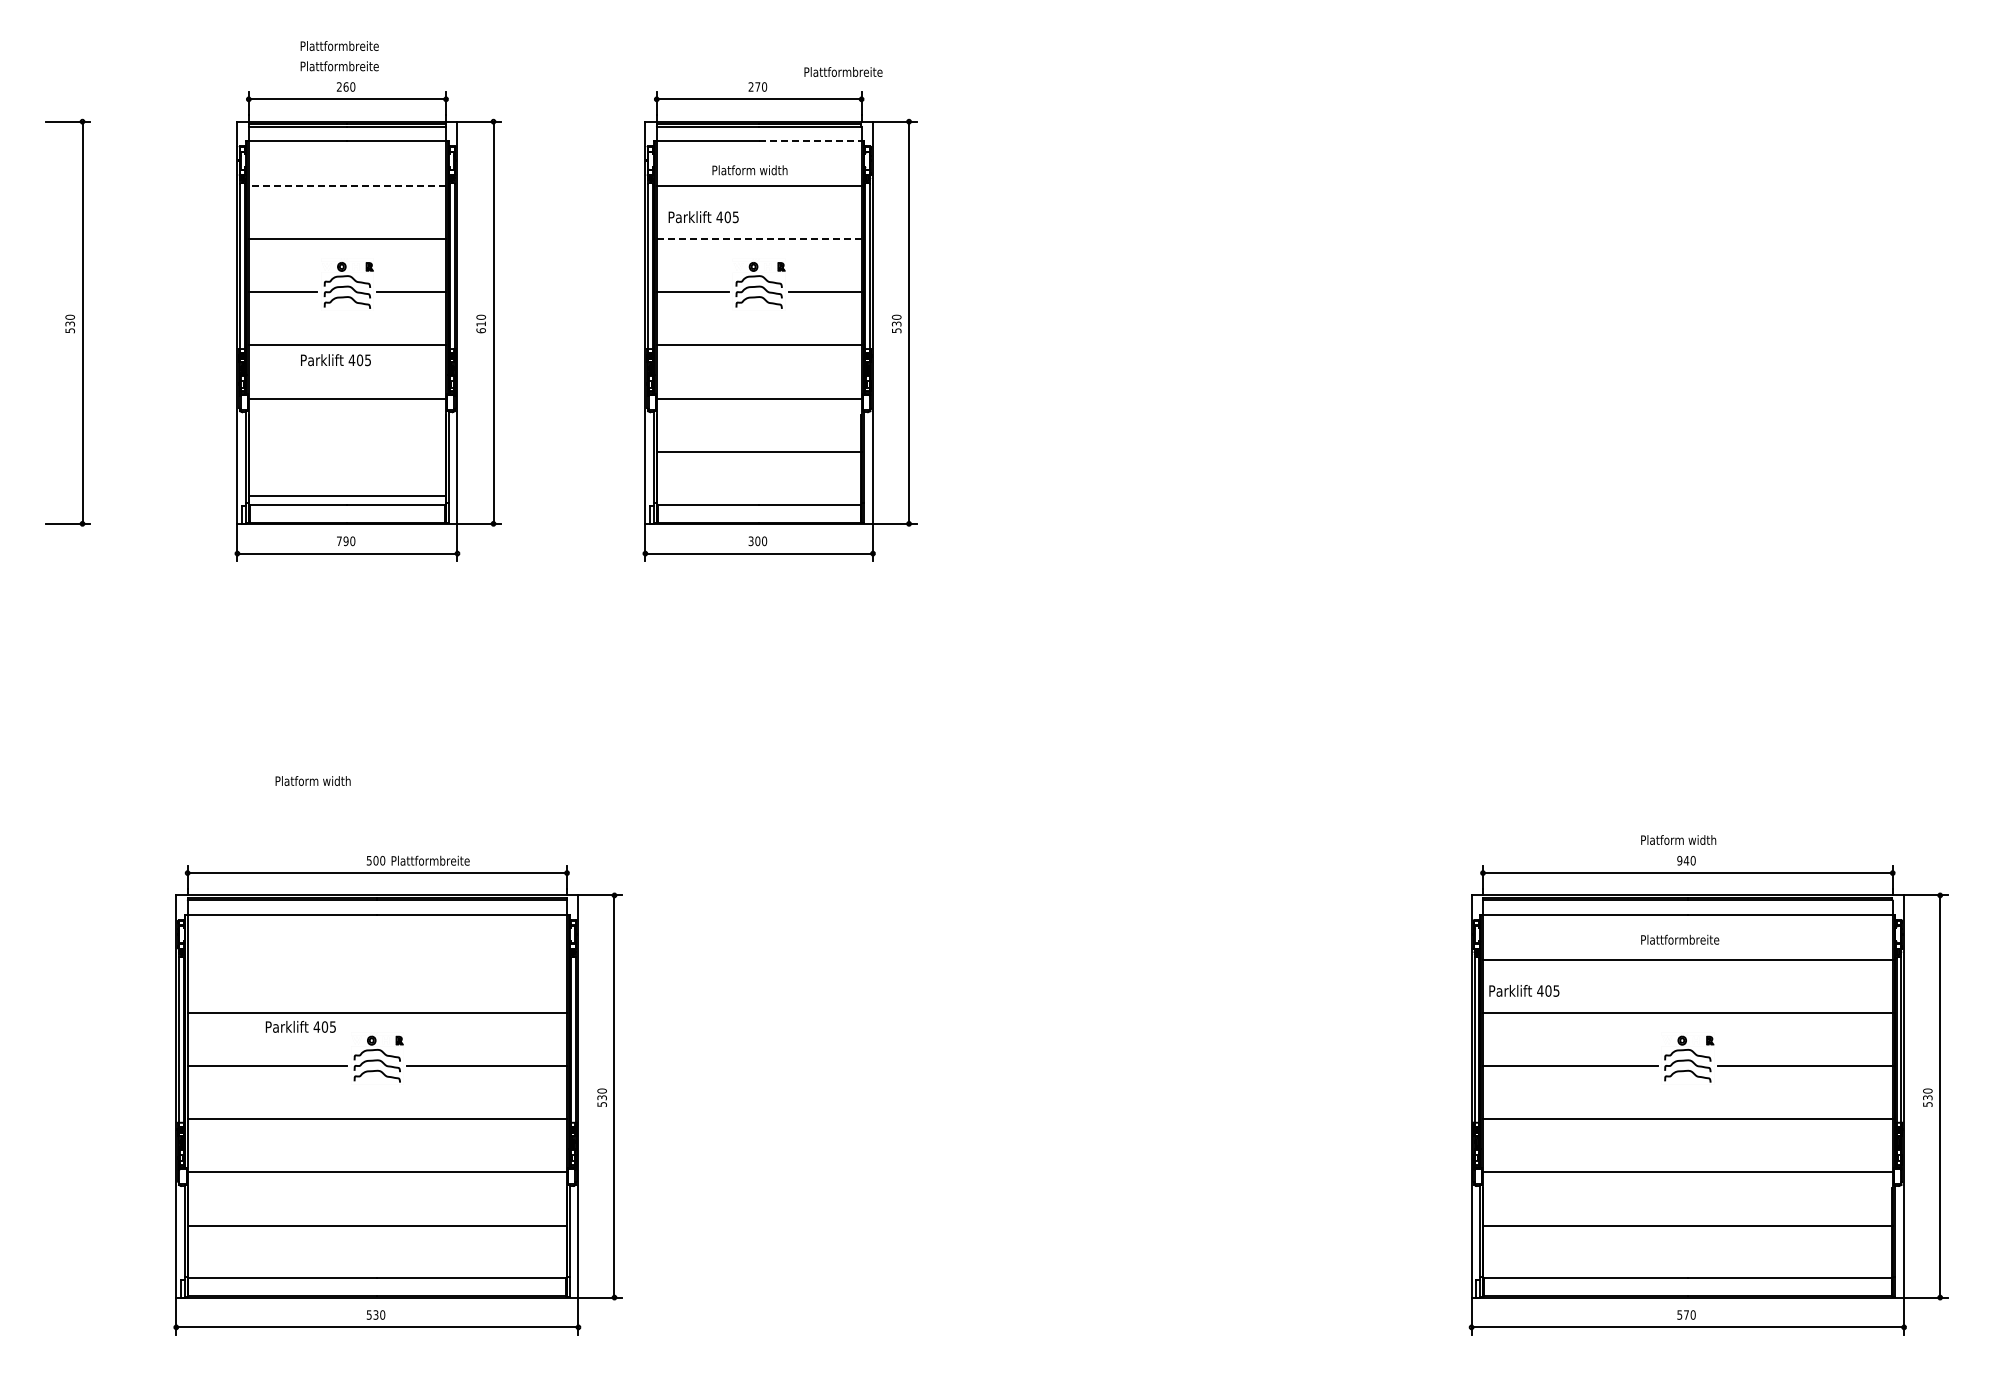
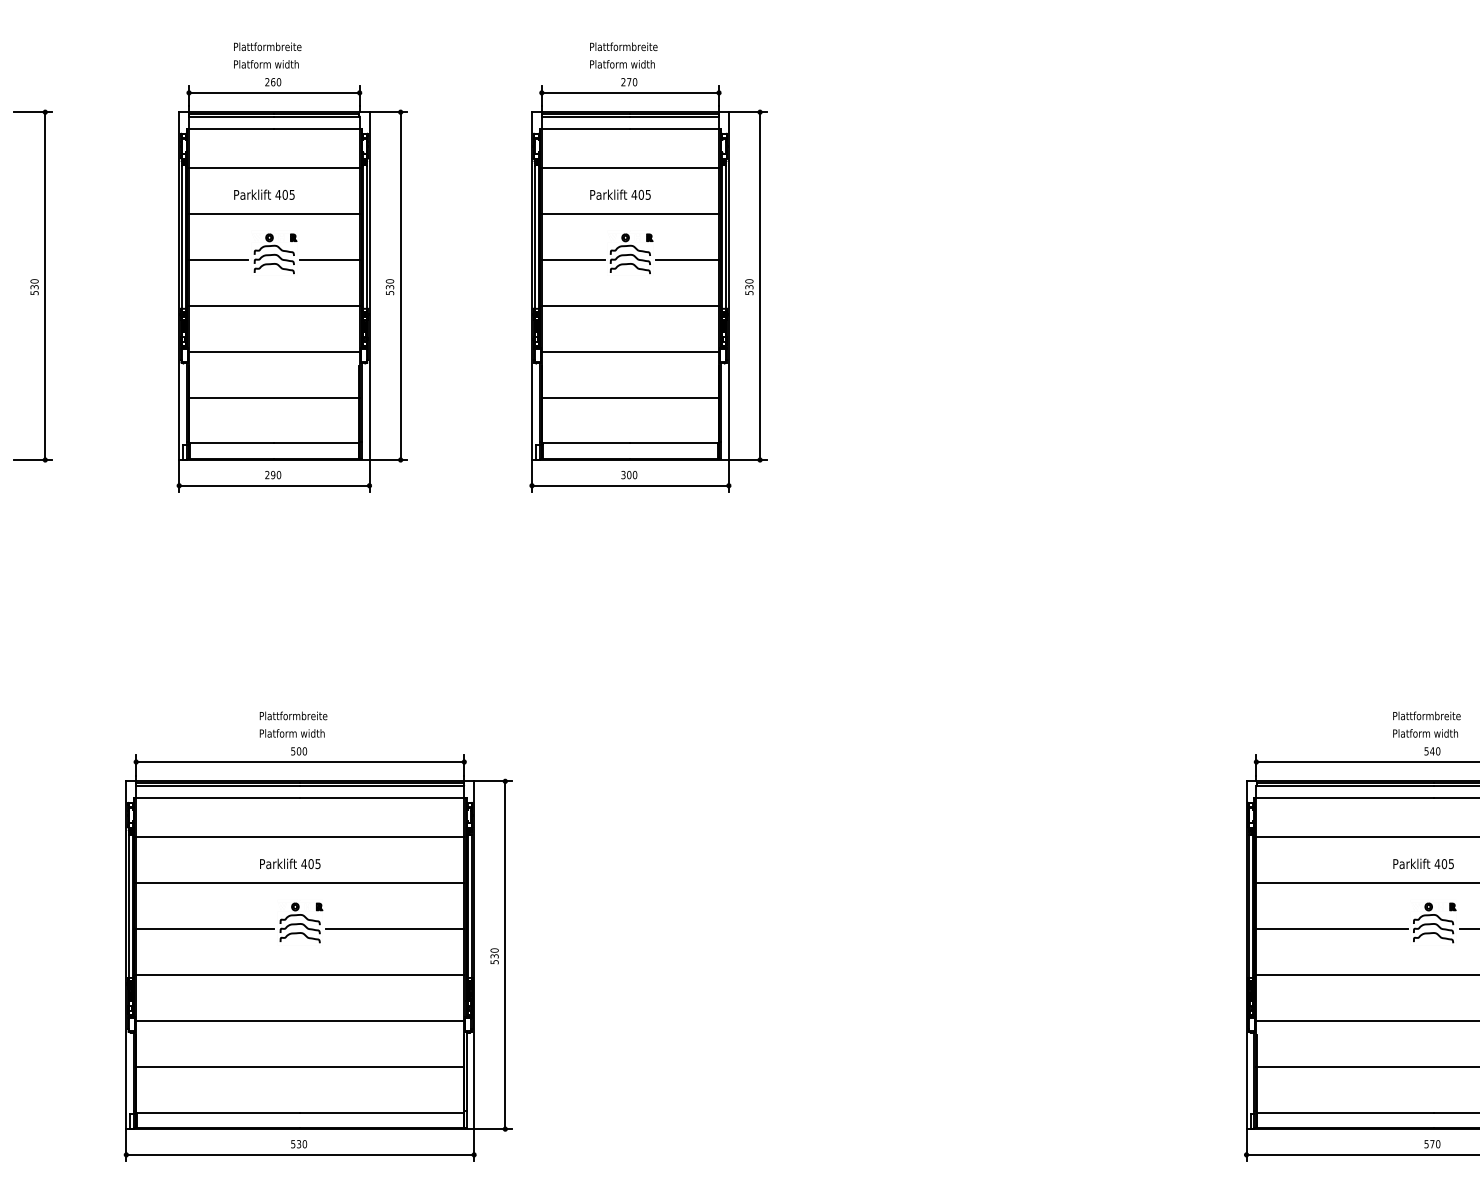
text: (349, 66) -> (276, 64), Plattformbreite -> Platform width
text: (843, 71) -> (623, 46), moved
line: (810, 141) -> (674, 129), dashed -> solid
text: (749, 170) -> (622, 64), moved
line: (347, 185) -> (274, 167), dashed -> solid
text: (703, 217) -> (620, 195), moved
line: (758, 238) -> (629, 213), dashed -> solid
text: (480, 327) -> (389, 290), 610 -> 530
text: (335, 360) -> (264, 195), moved
line: (347, 495) -> (274, 397), moved
text: (338, 540) -> (266, 474), 790 -> 290
text: (312, 780) -> (291, 732), moved
text: (430, 860) -> (293, 715), moved
text: (1679, 860) -> (1426, 751), 940 -> 540
text: (1680, 939) -> (1427, 715), moved
line: (377, 959) -> (300, 836), added
text: (1524, 990) -> (1423, 863), moved
text: (300, 1026) -> (289, 863), moved

